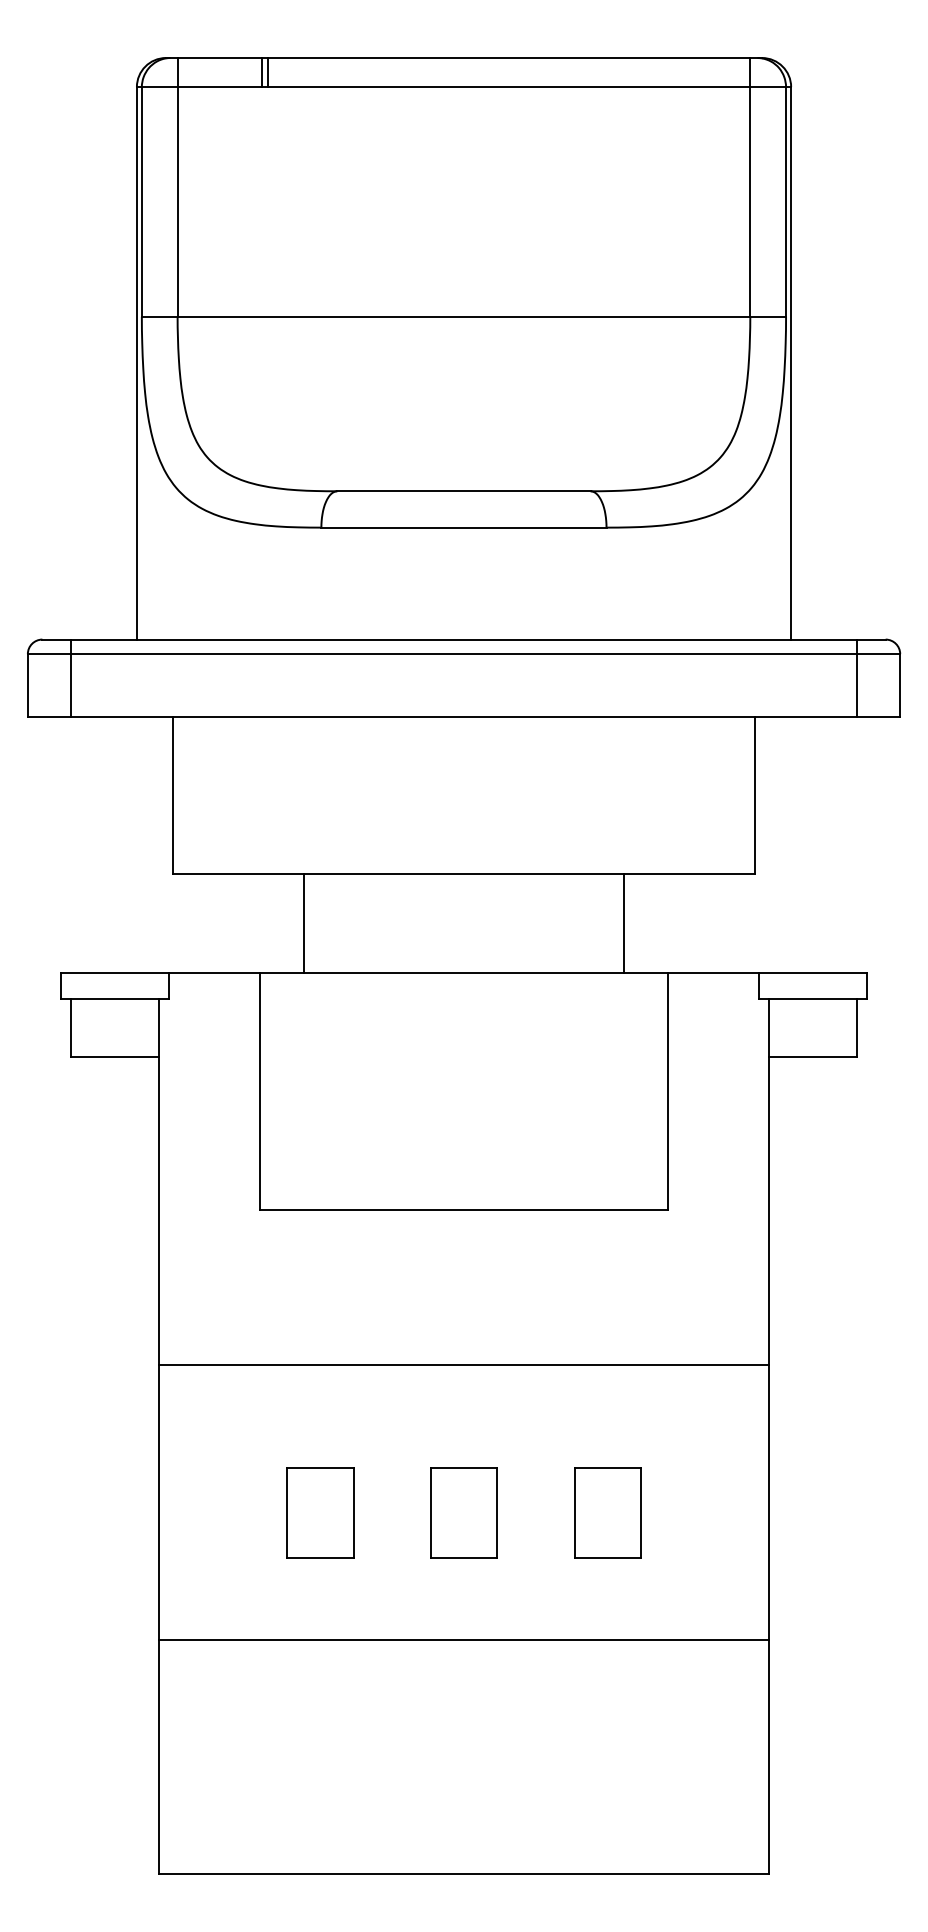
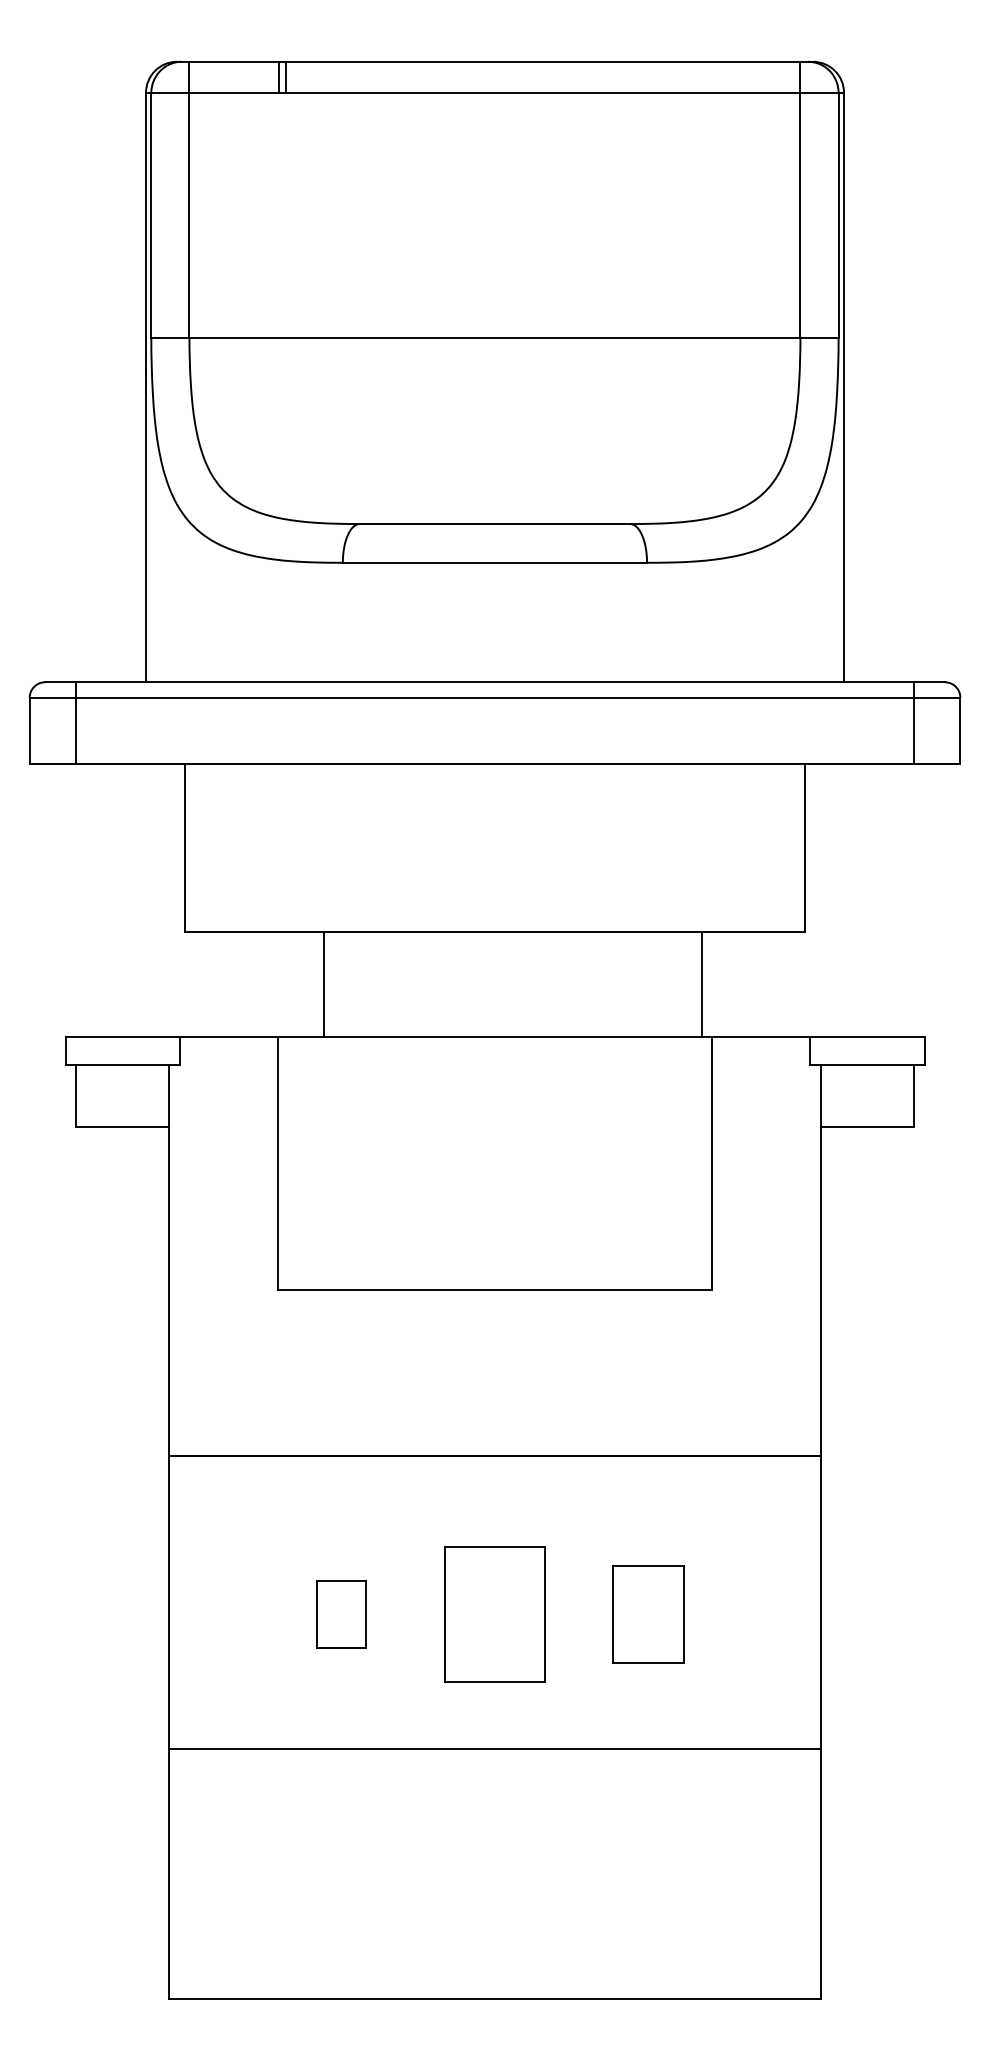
line: (623, 922) -> (701, 984), moved
part: (320, 1513) -> (341, 1614), size x0.7
part: (463, 1513) -> (494, 1614), size x1.4

